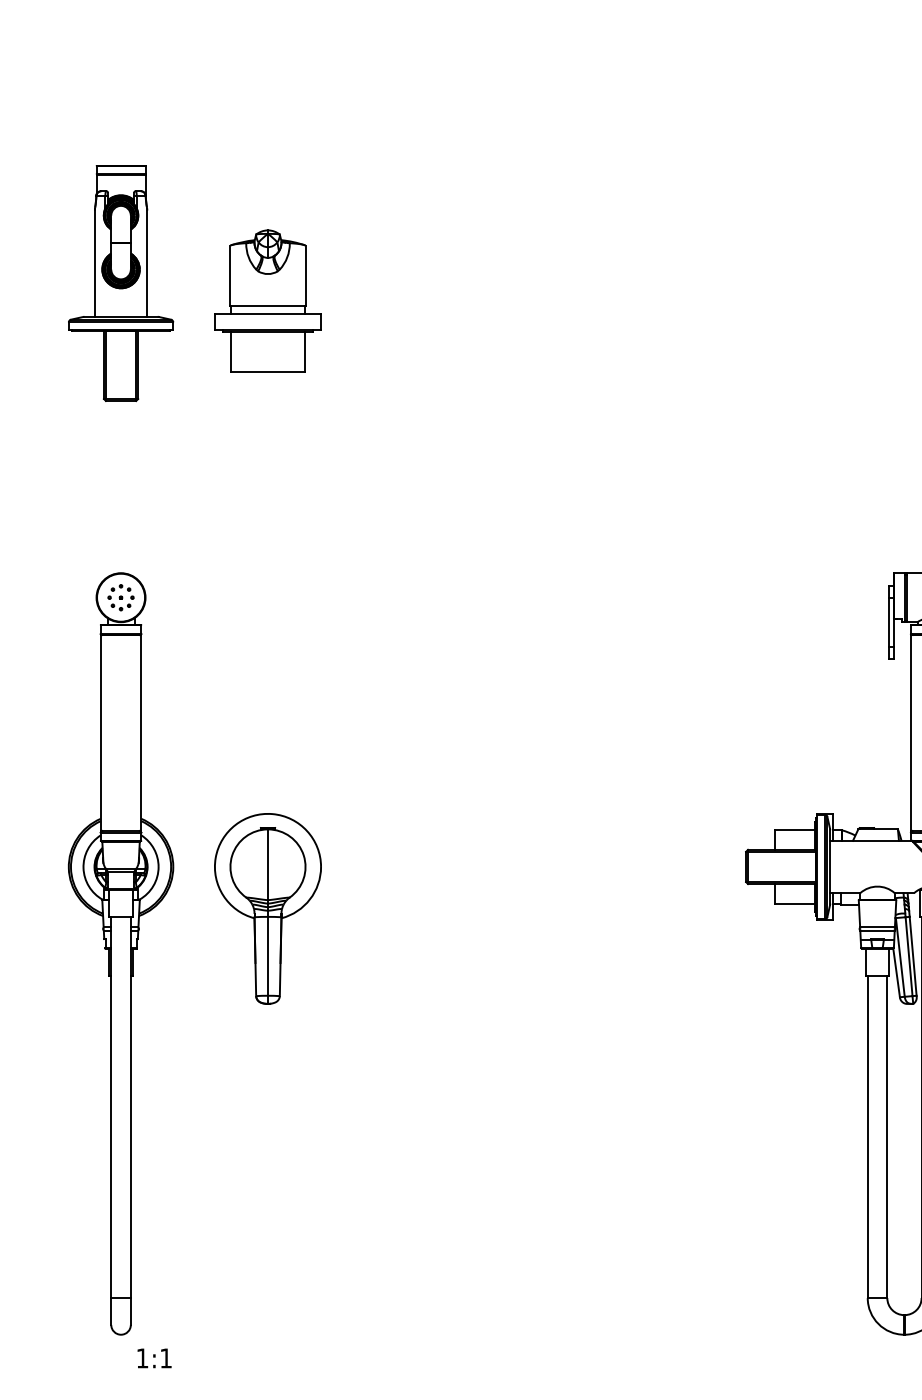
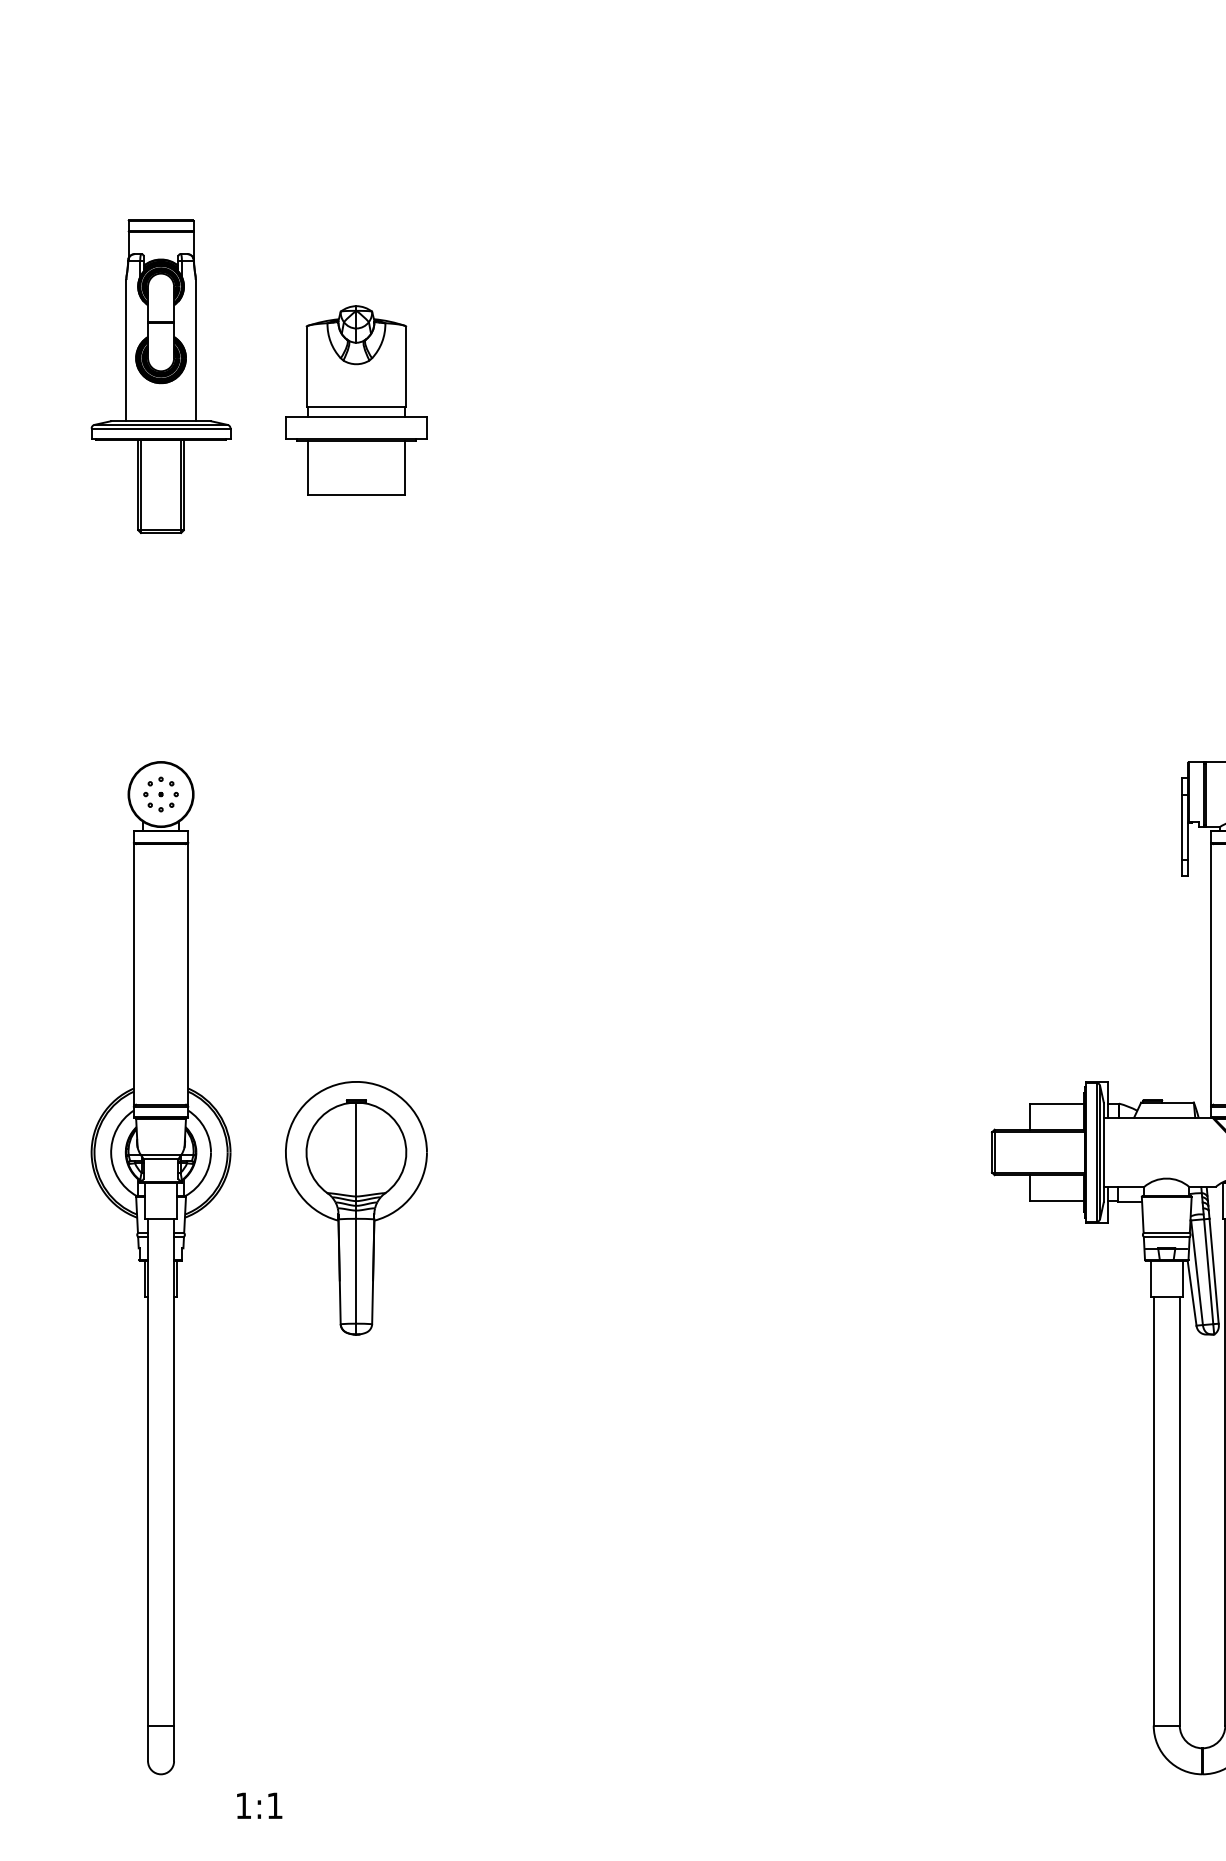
text: (154, 1358) -> (259, 1805), moved

